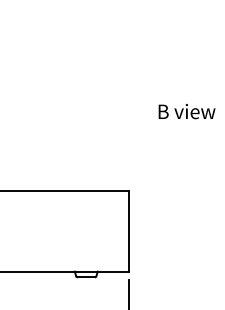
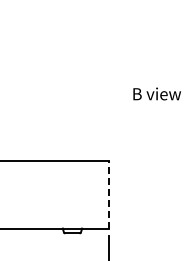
line: (129, 231) -> (108, 194), solid -> dashed

